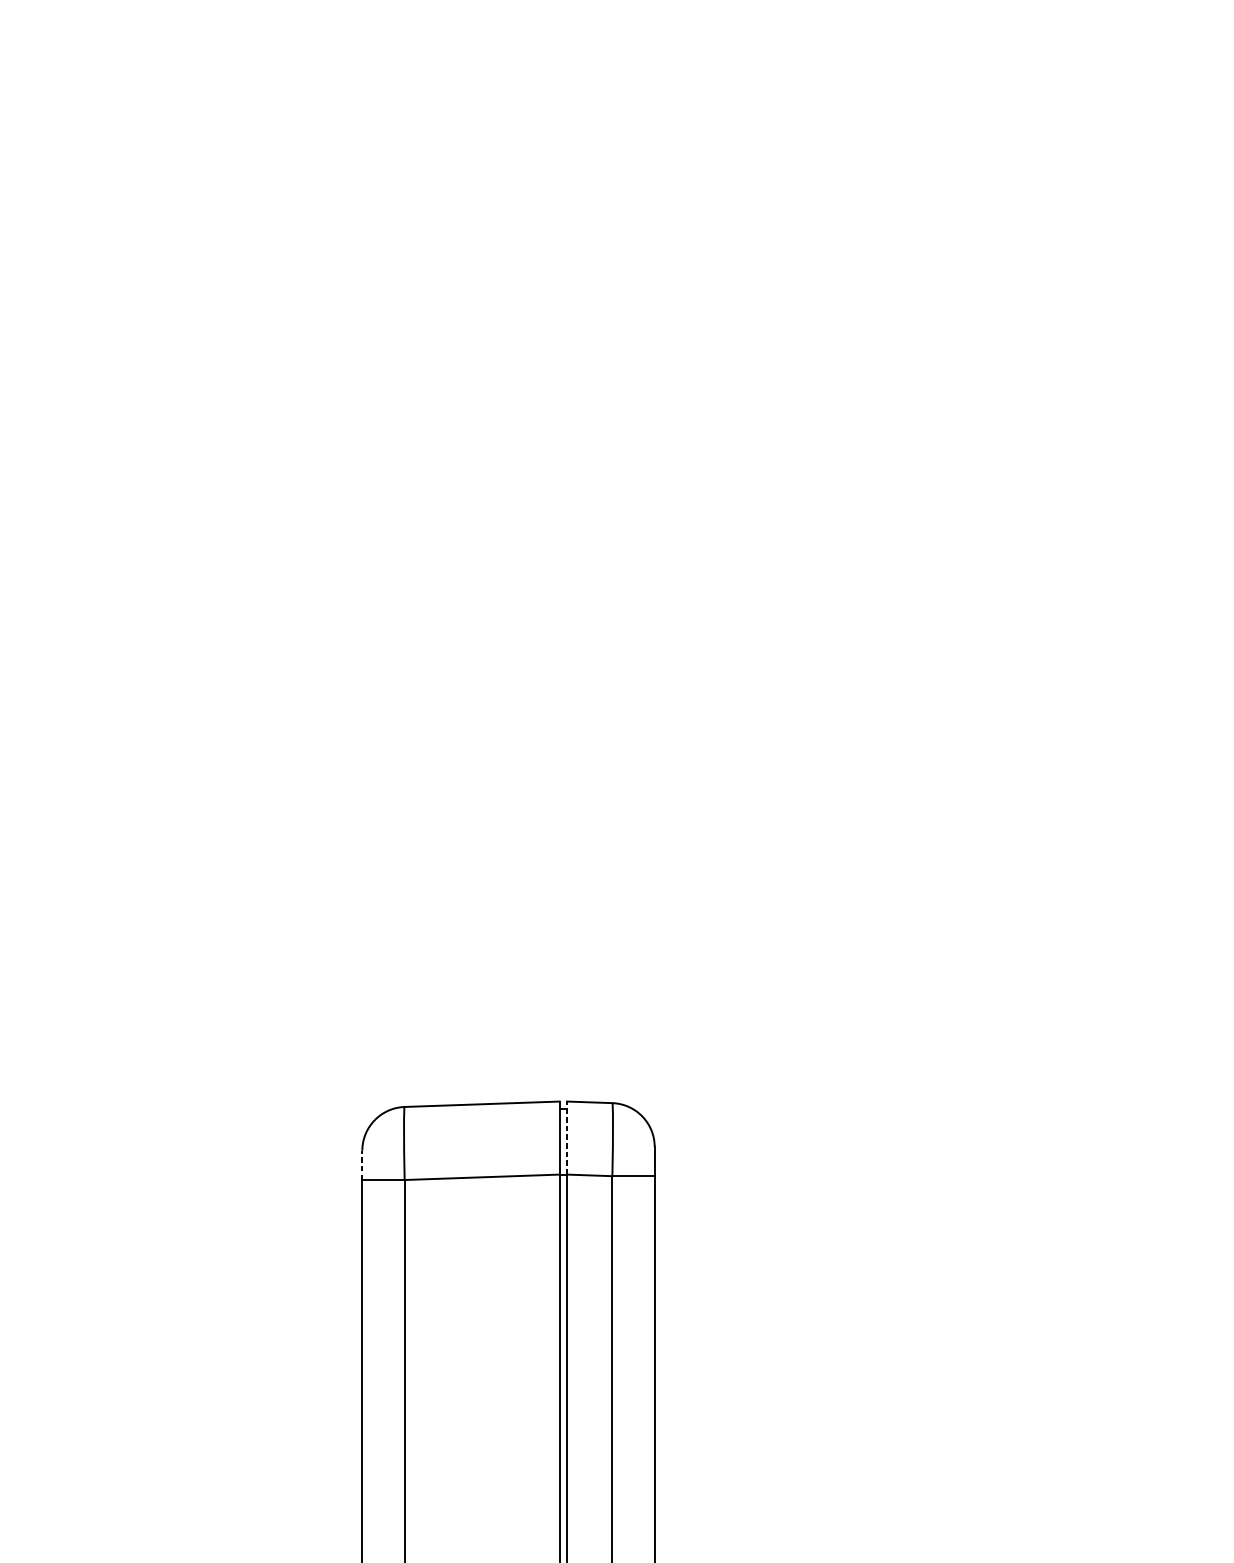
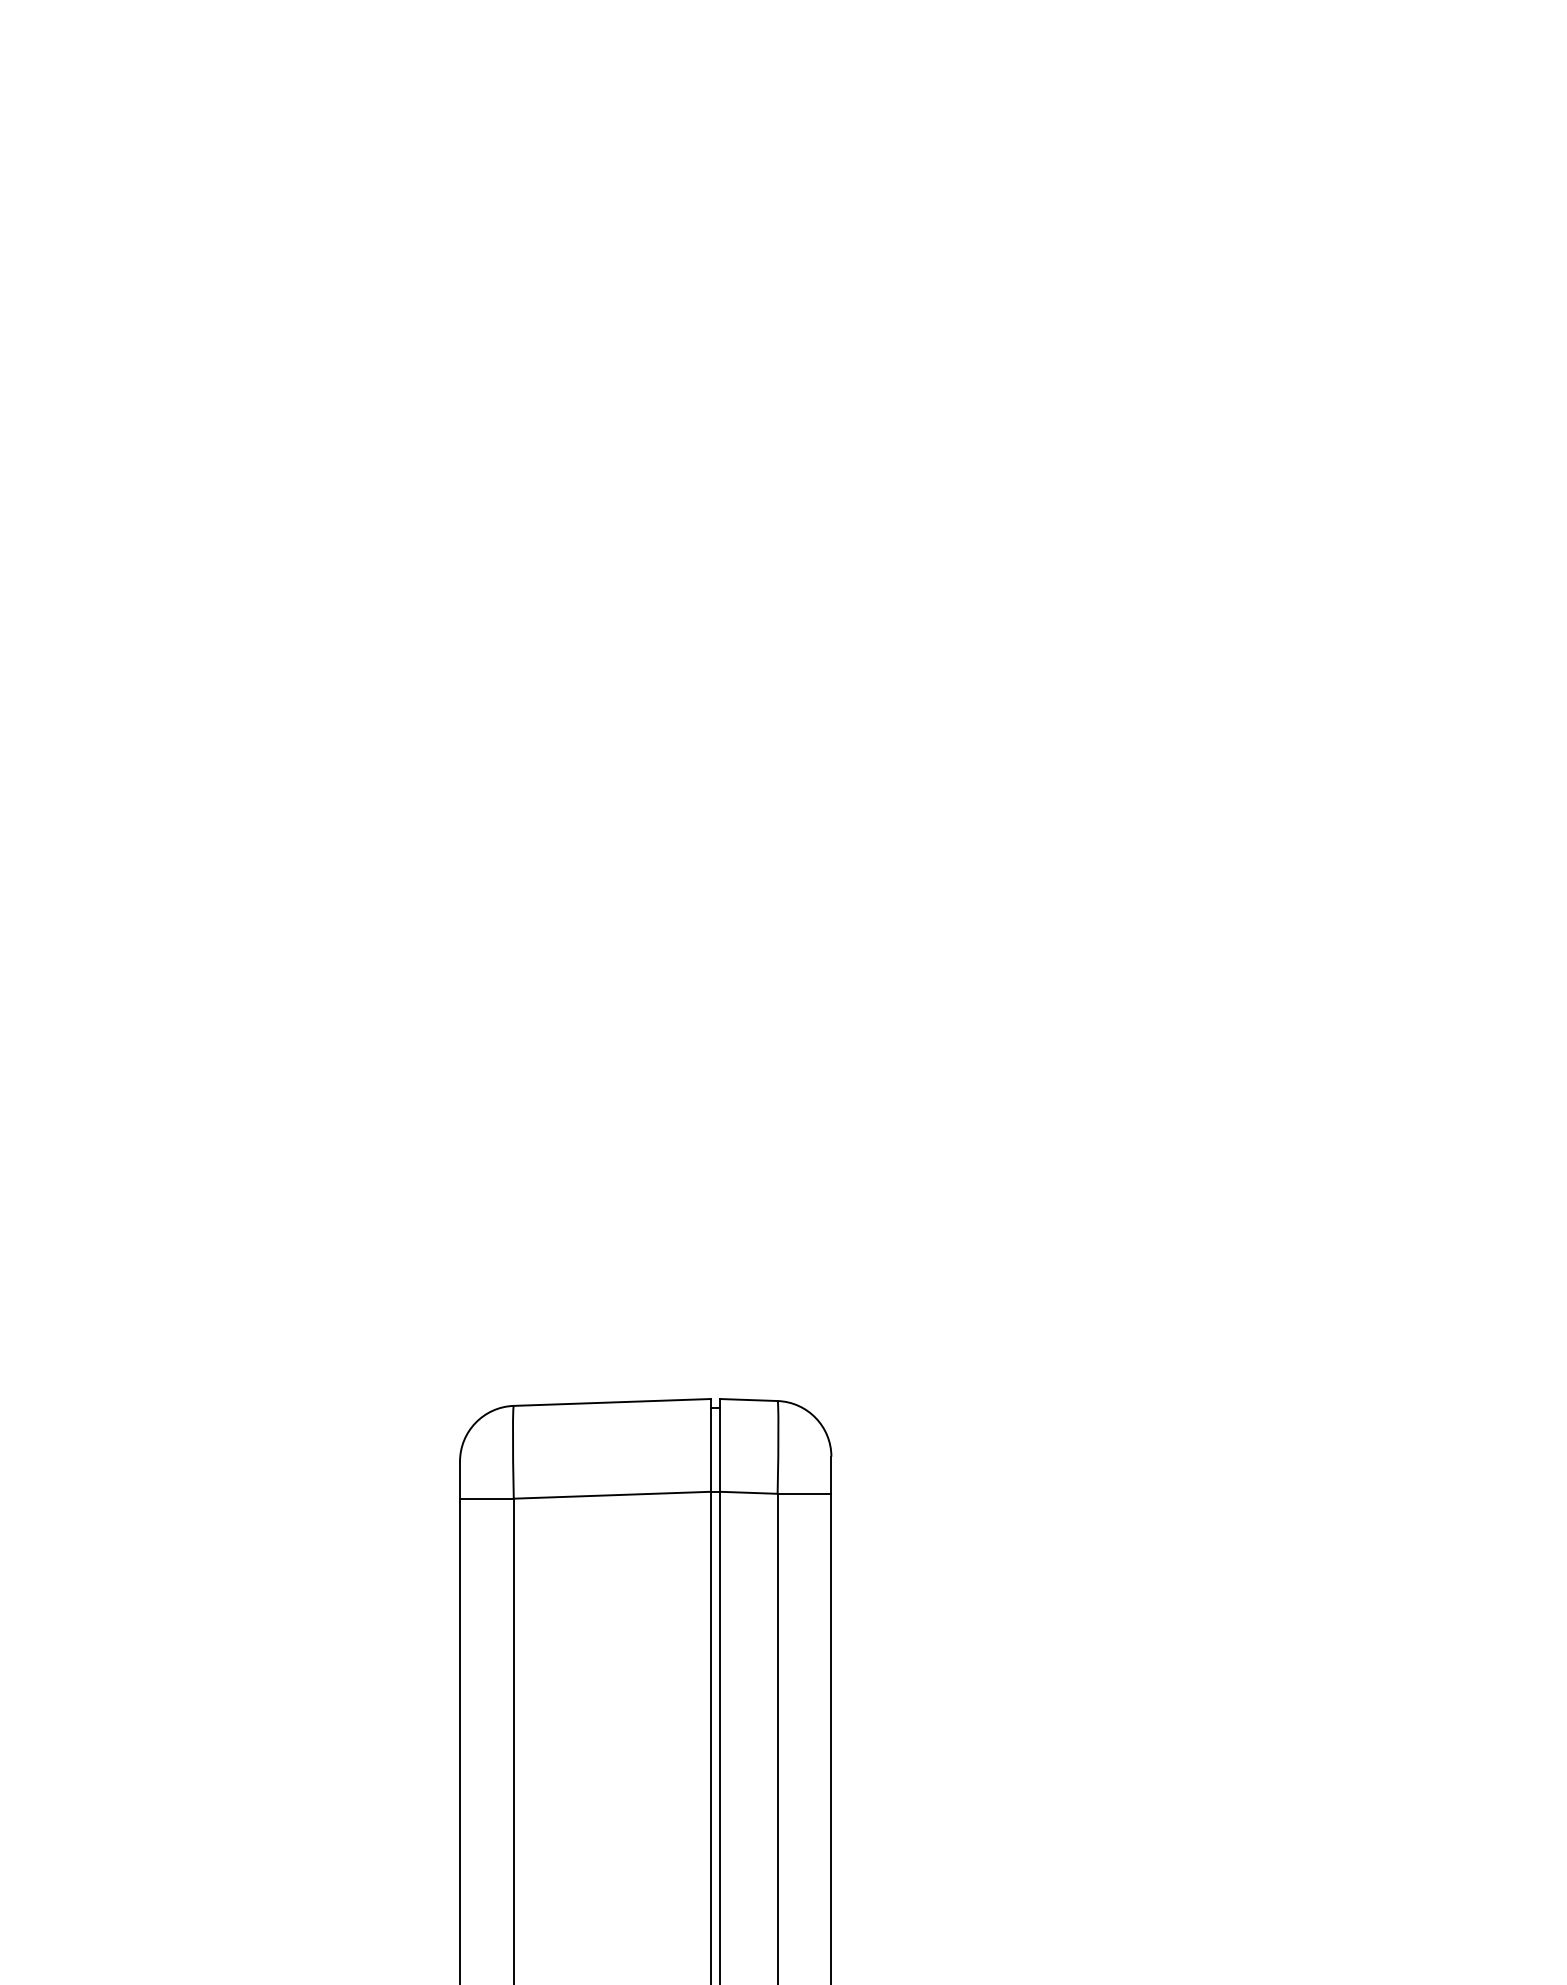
line: (566, 1137) -> (719, 1444), dashed -> solid
line: (362, 1165) -> (460, 1480), dashed -> solid

